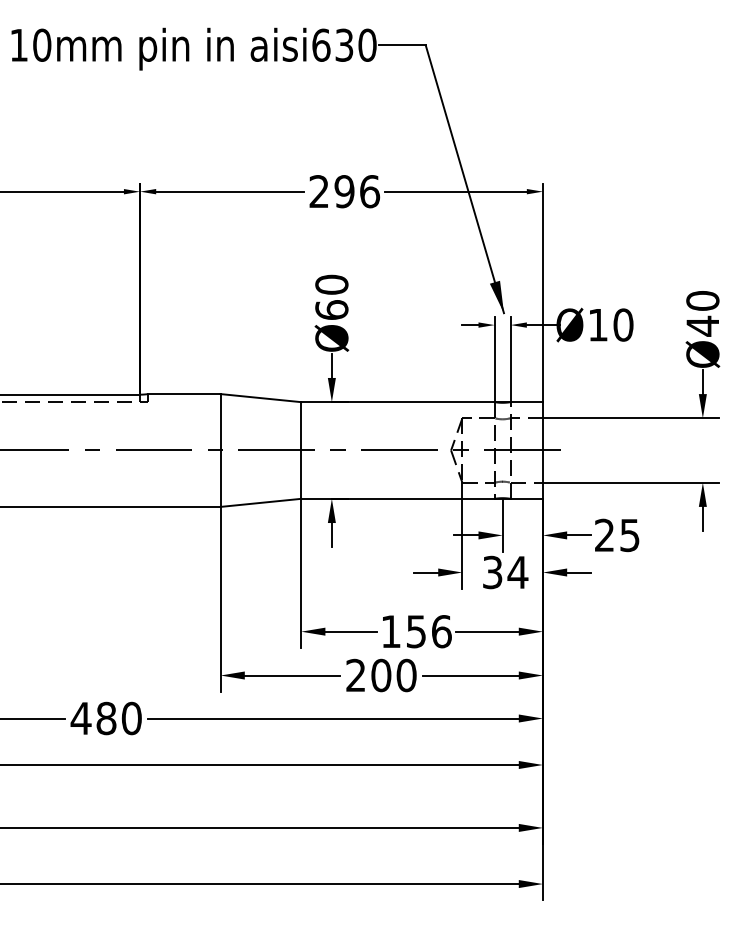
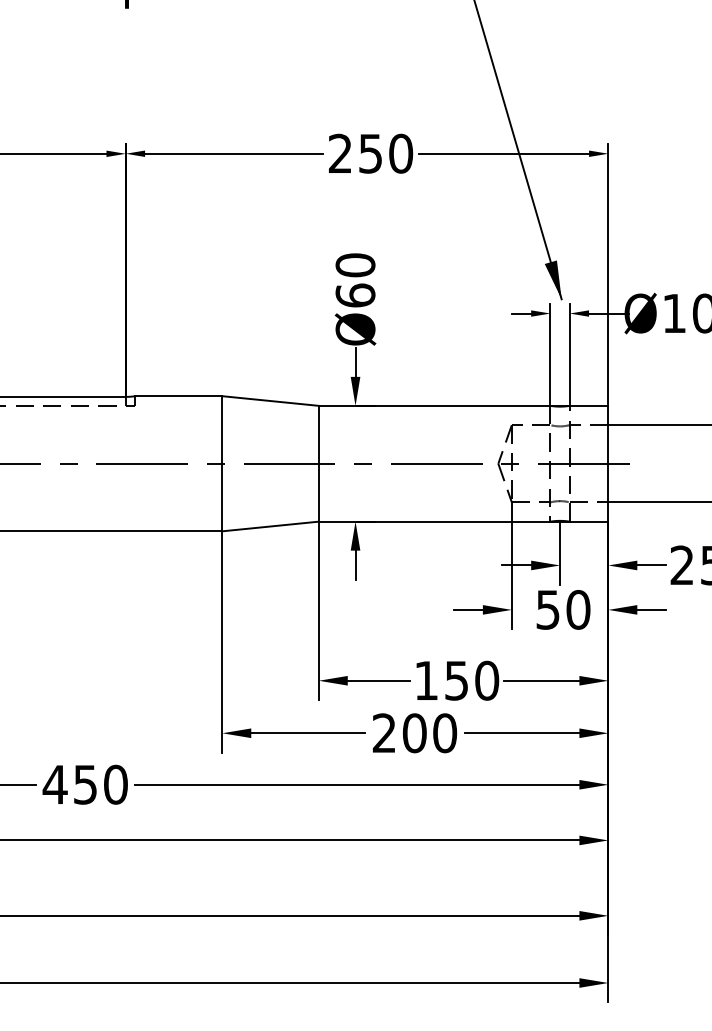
text: (357, 191) -> (386, 153), 296 -> 250
text: (506, 572) -> (564, 609), 34 -> 50
text: (441, 631) -> (486, 680), 156 -> 150
text: (106, 718) -> (85, 784), 480 -> 450

